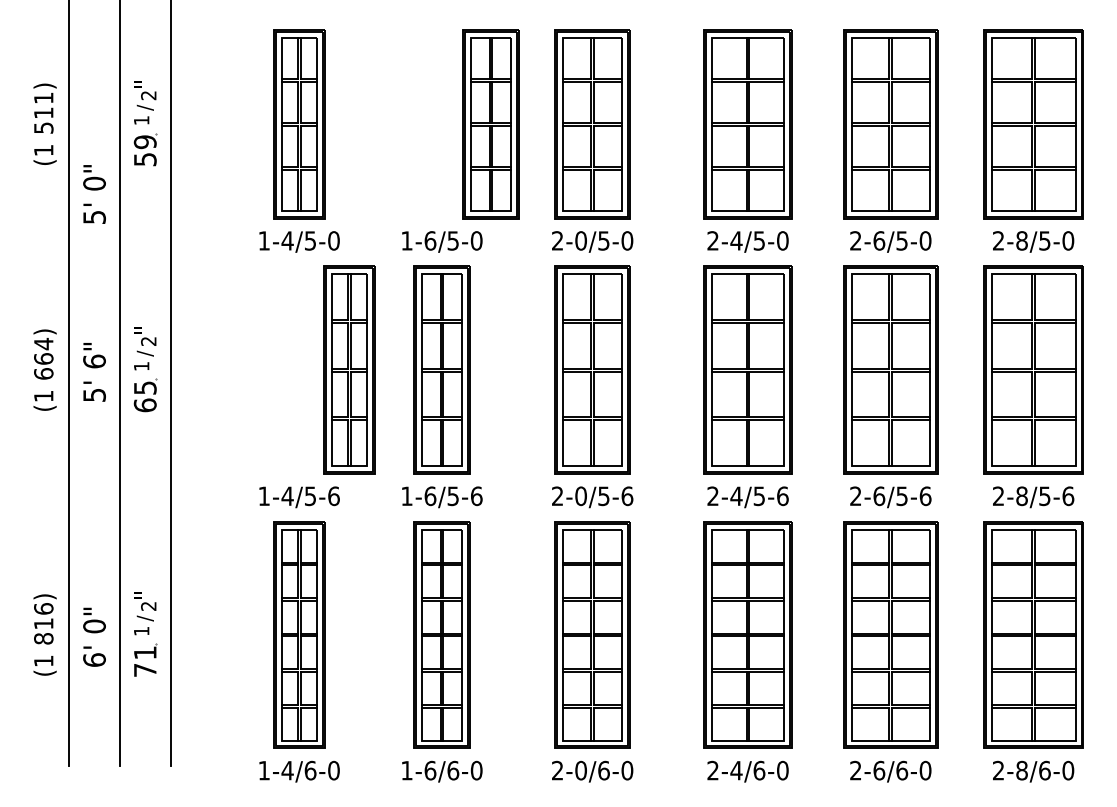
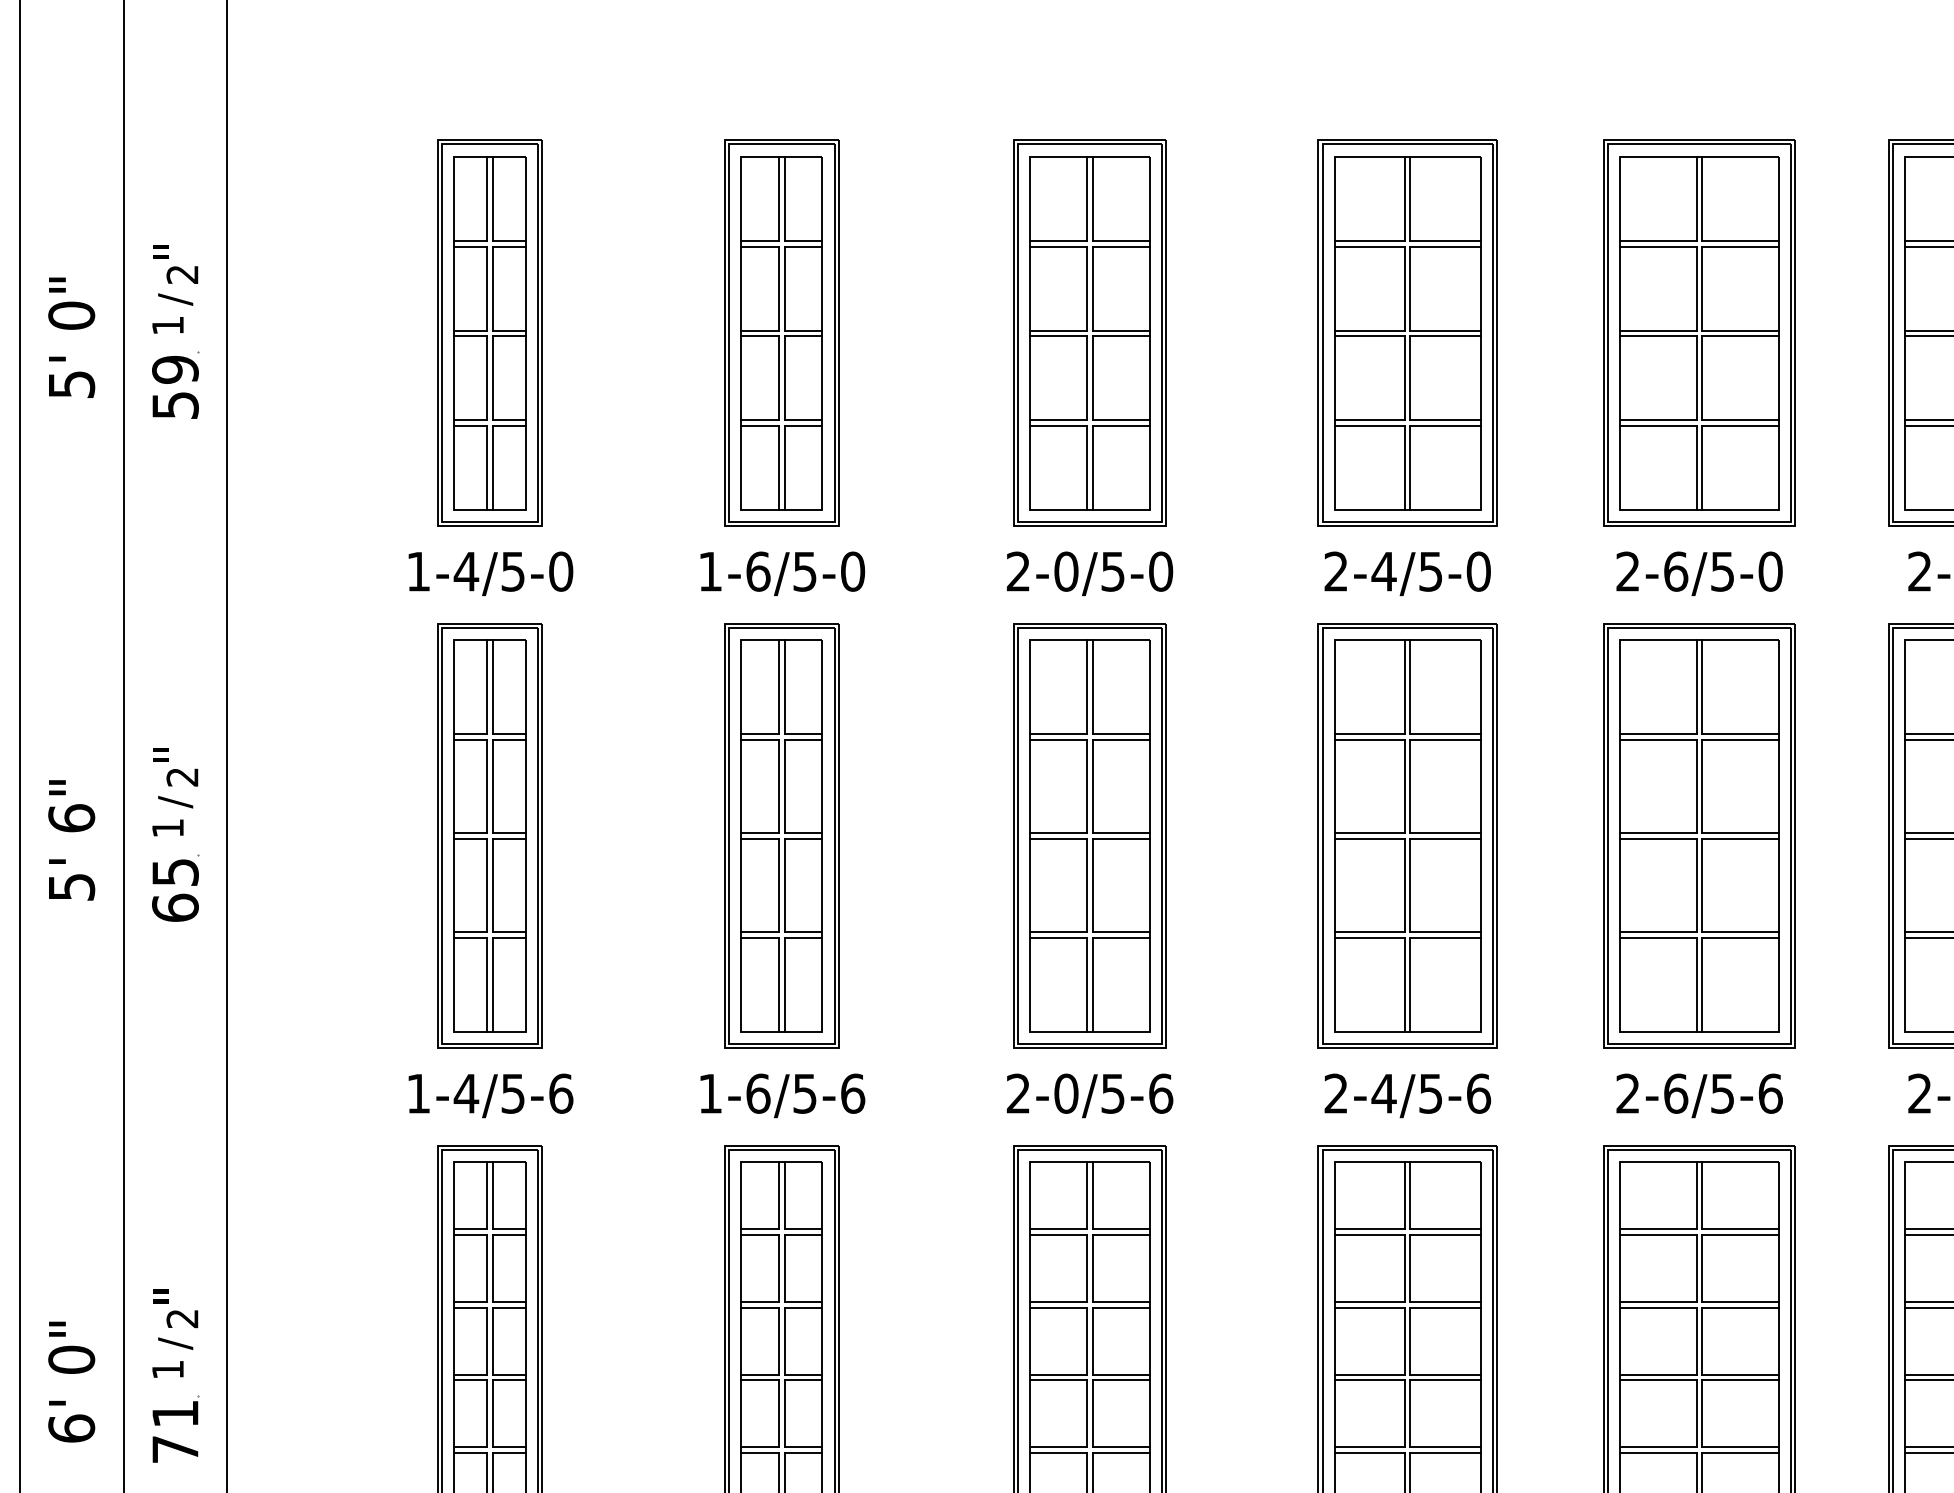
part: (490, 124) -> (780, 333), moved
text: (94, 194) -> (71, 337), moved
part: (349, 369) -> (490, 834), moved

